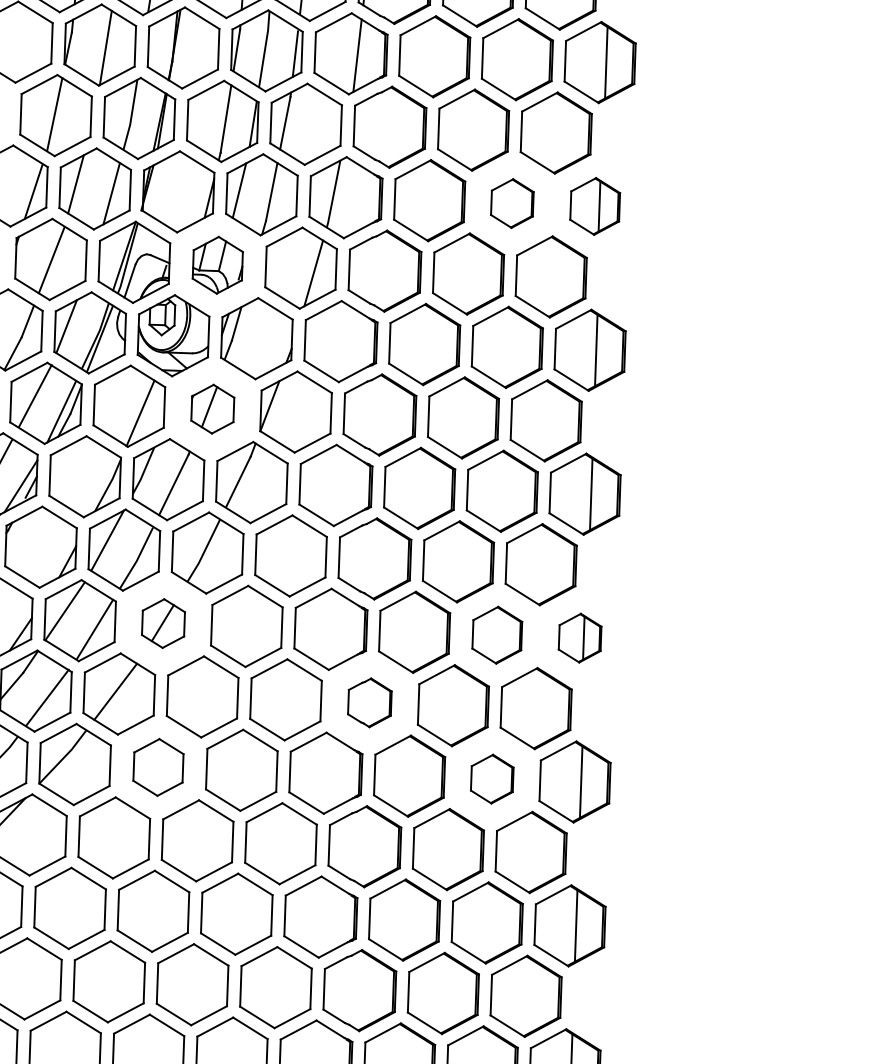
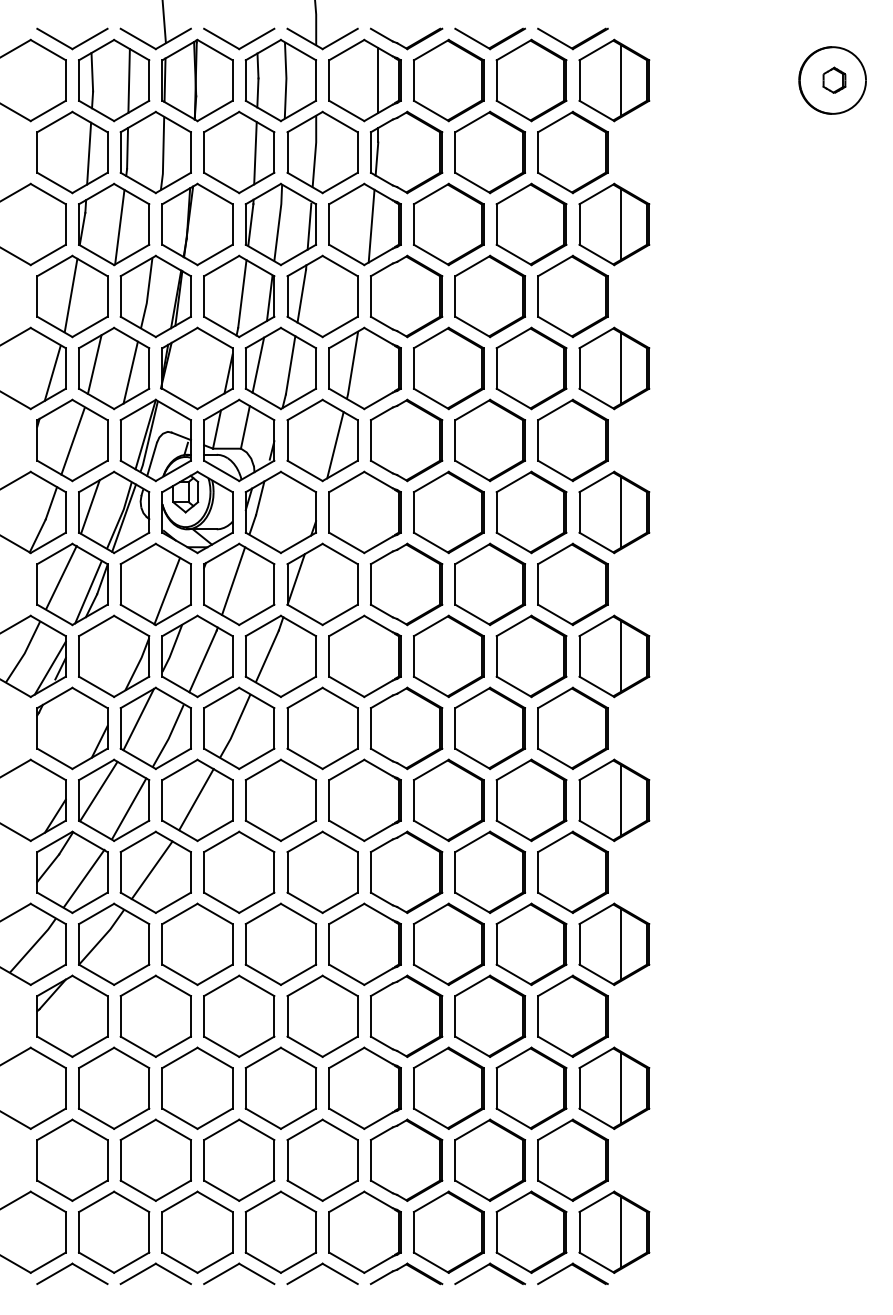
part: (512, 203) -> (531, 368), size x1.67
part: (595, 206) -> (614, 368), size x1.43
part: (218, 265) -> (239, 440), size x1.43
part: (212, 409) -> (239, 584), size x1.67
part: (163, 623) -> (197, 800), size x1.67
part: (497, 635) -> (531, 800), size x1.43
part: (580, 638) -> (614, 800), size x1.67
part: (369, 702) -> (406, 872), size x1.67
part: (158, 767) -> (197, 944), size x1.43
part: (492, 779) -> (531, 944), size x1.67

